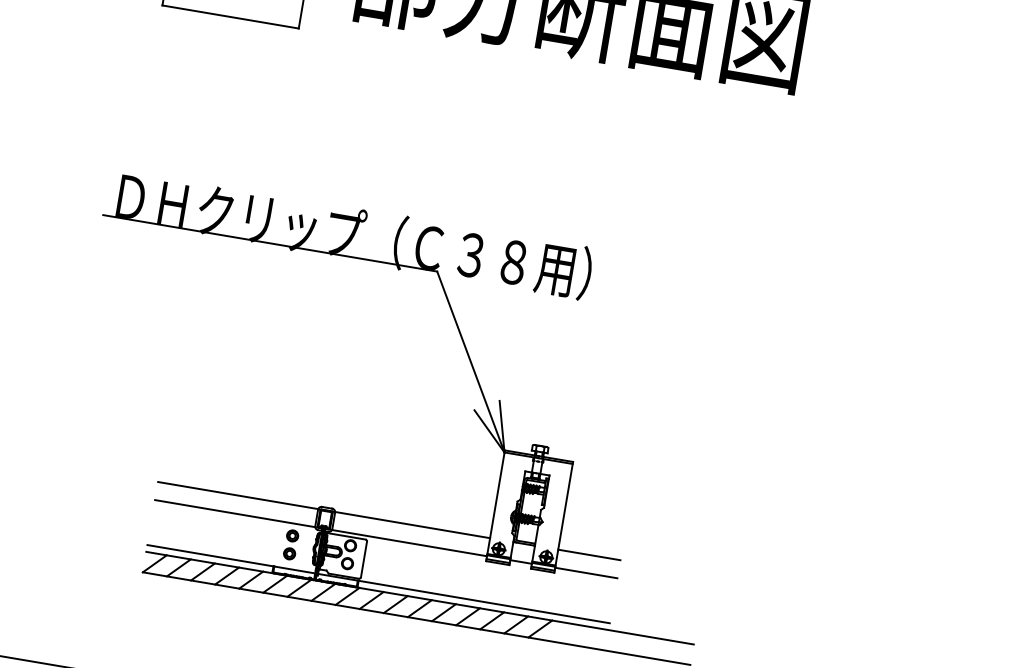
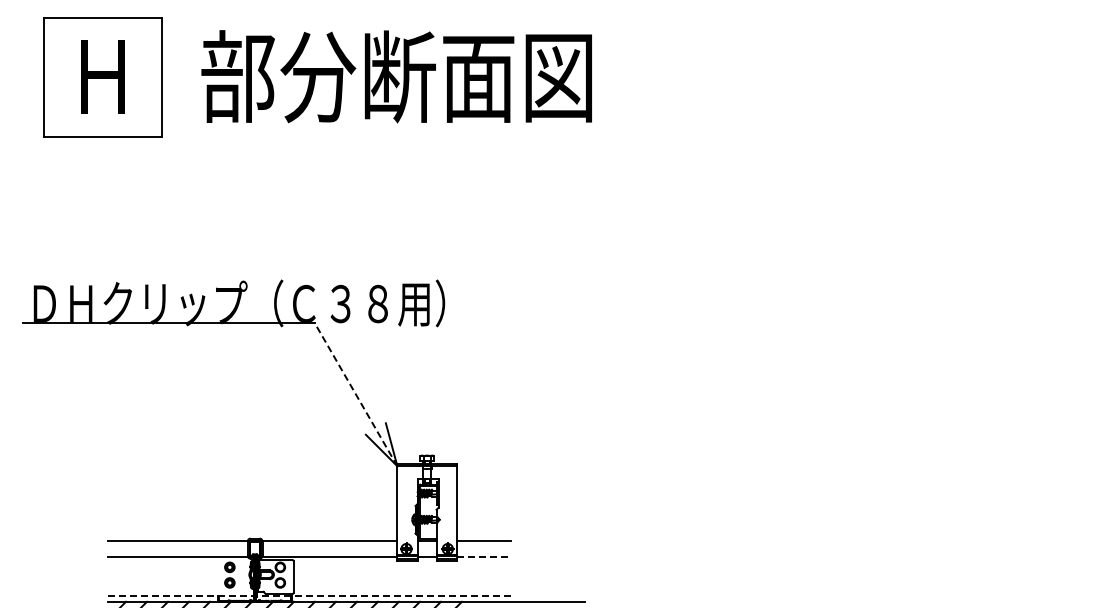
line: (470, 361) -> (355, 394), solid -> dashed
line: (586, 572) -> (484, 556), solid -> dashed
line: (379, 583) -> (310, 595), solid -> dashed

